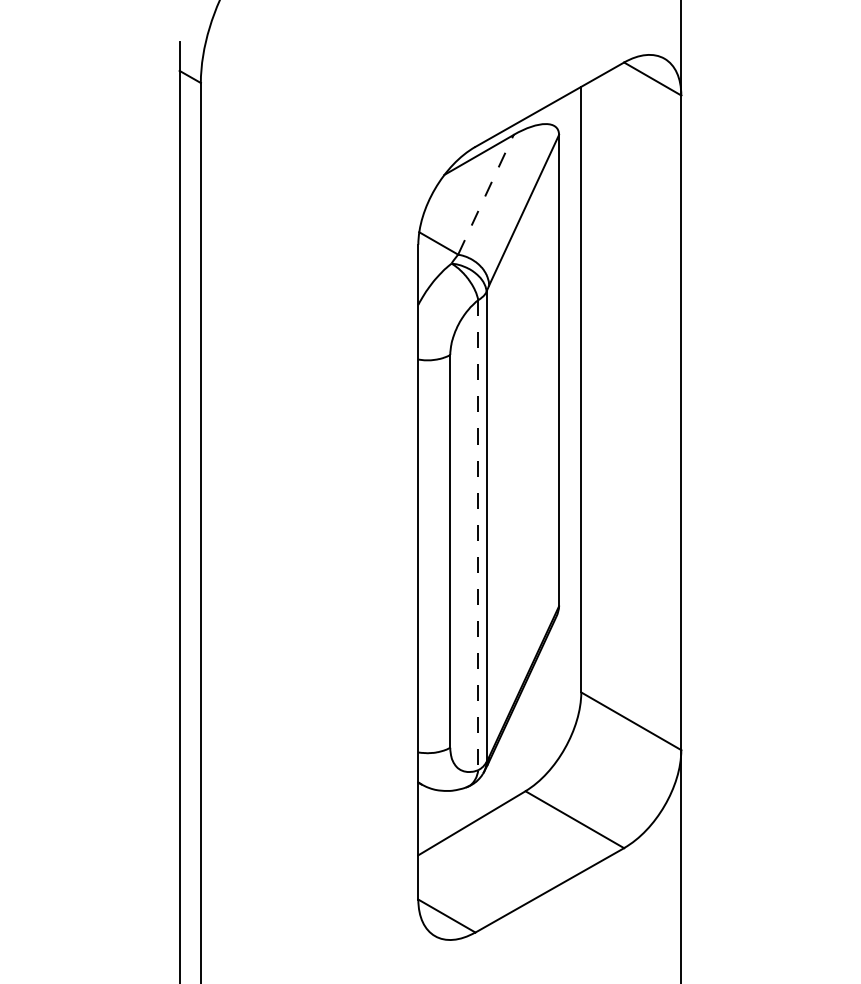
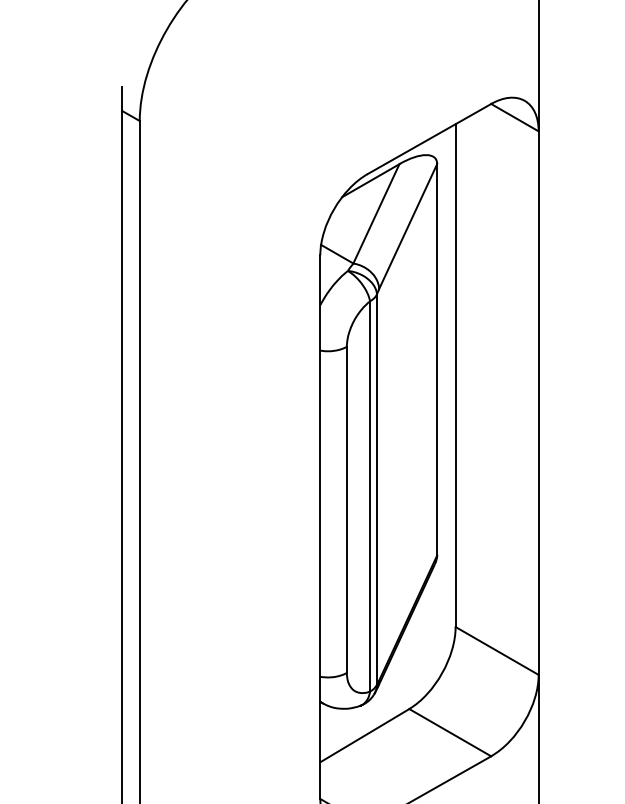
line: (485, 194) -> (376, 213), dashed -> solid
line: (478, 535) -> (370, 496), dashed -> solid

